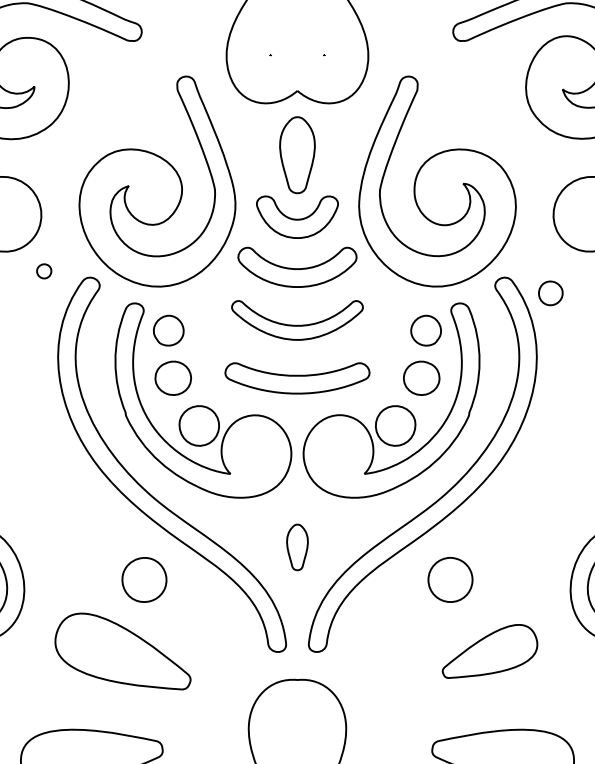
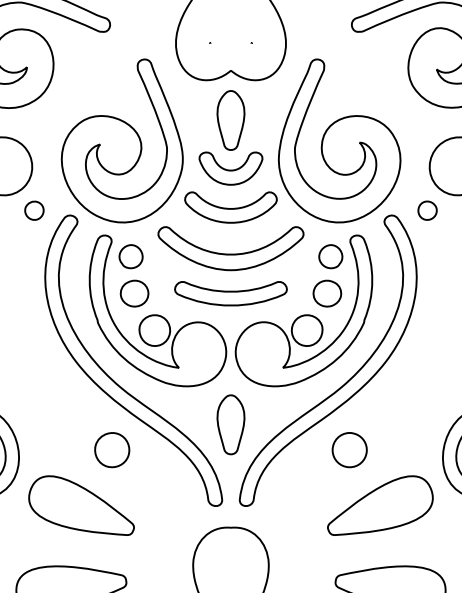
part: (44, 271) -> (34, 210), size x1.67
part: (550, 293) -> (427, 210), moved
part: (296, 320) -> (230, 248), size x1.43
part: (296, 546) -> (230, 424), size x1.67
part: (122, 651) -> (81, 505), moved
part: (490, 651) -> (380, 505), size x1.43

